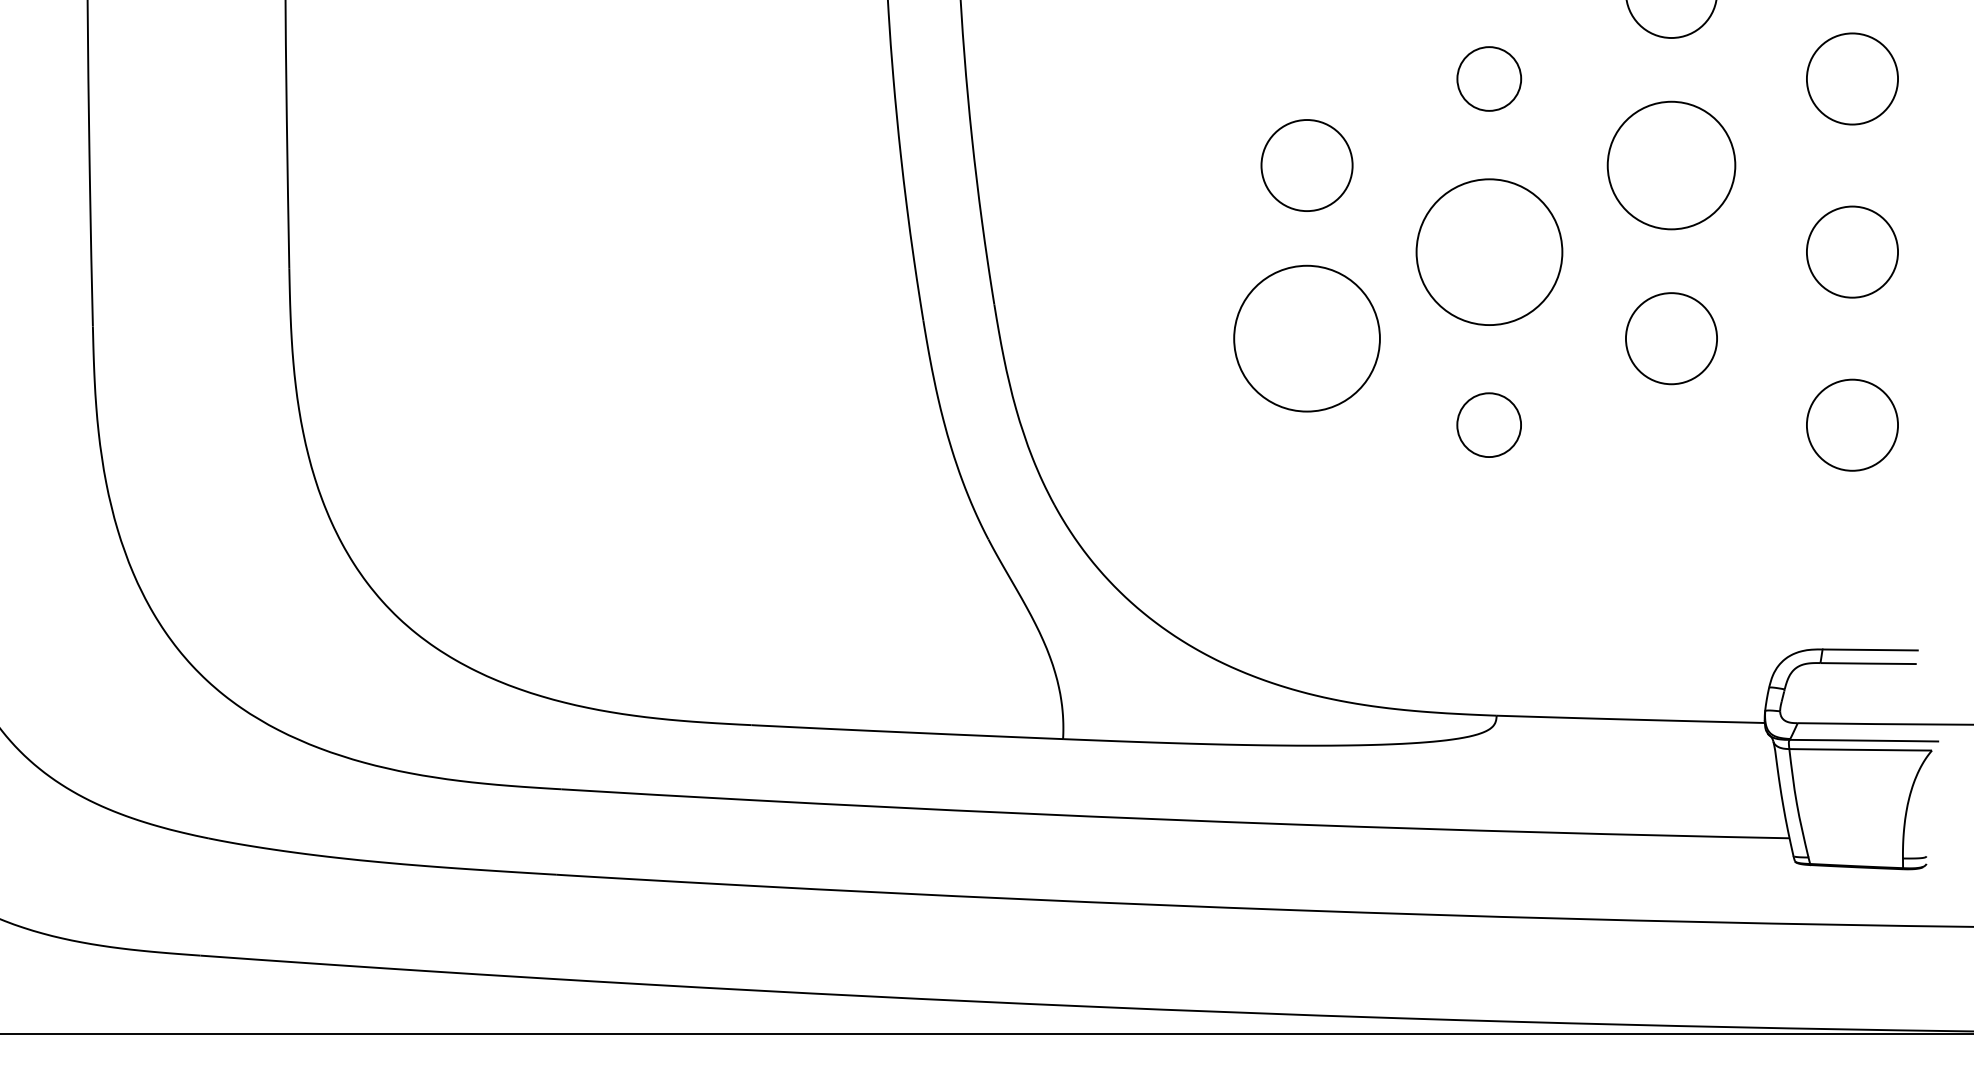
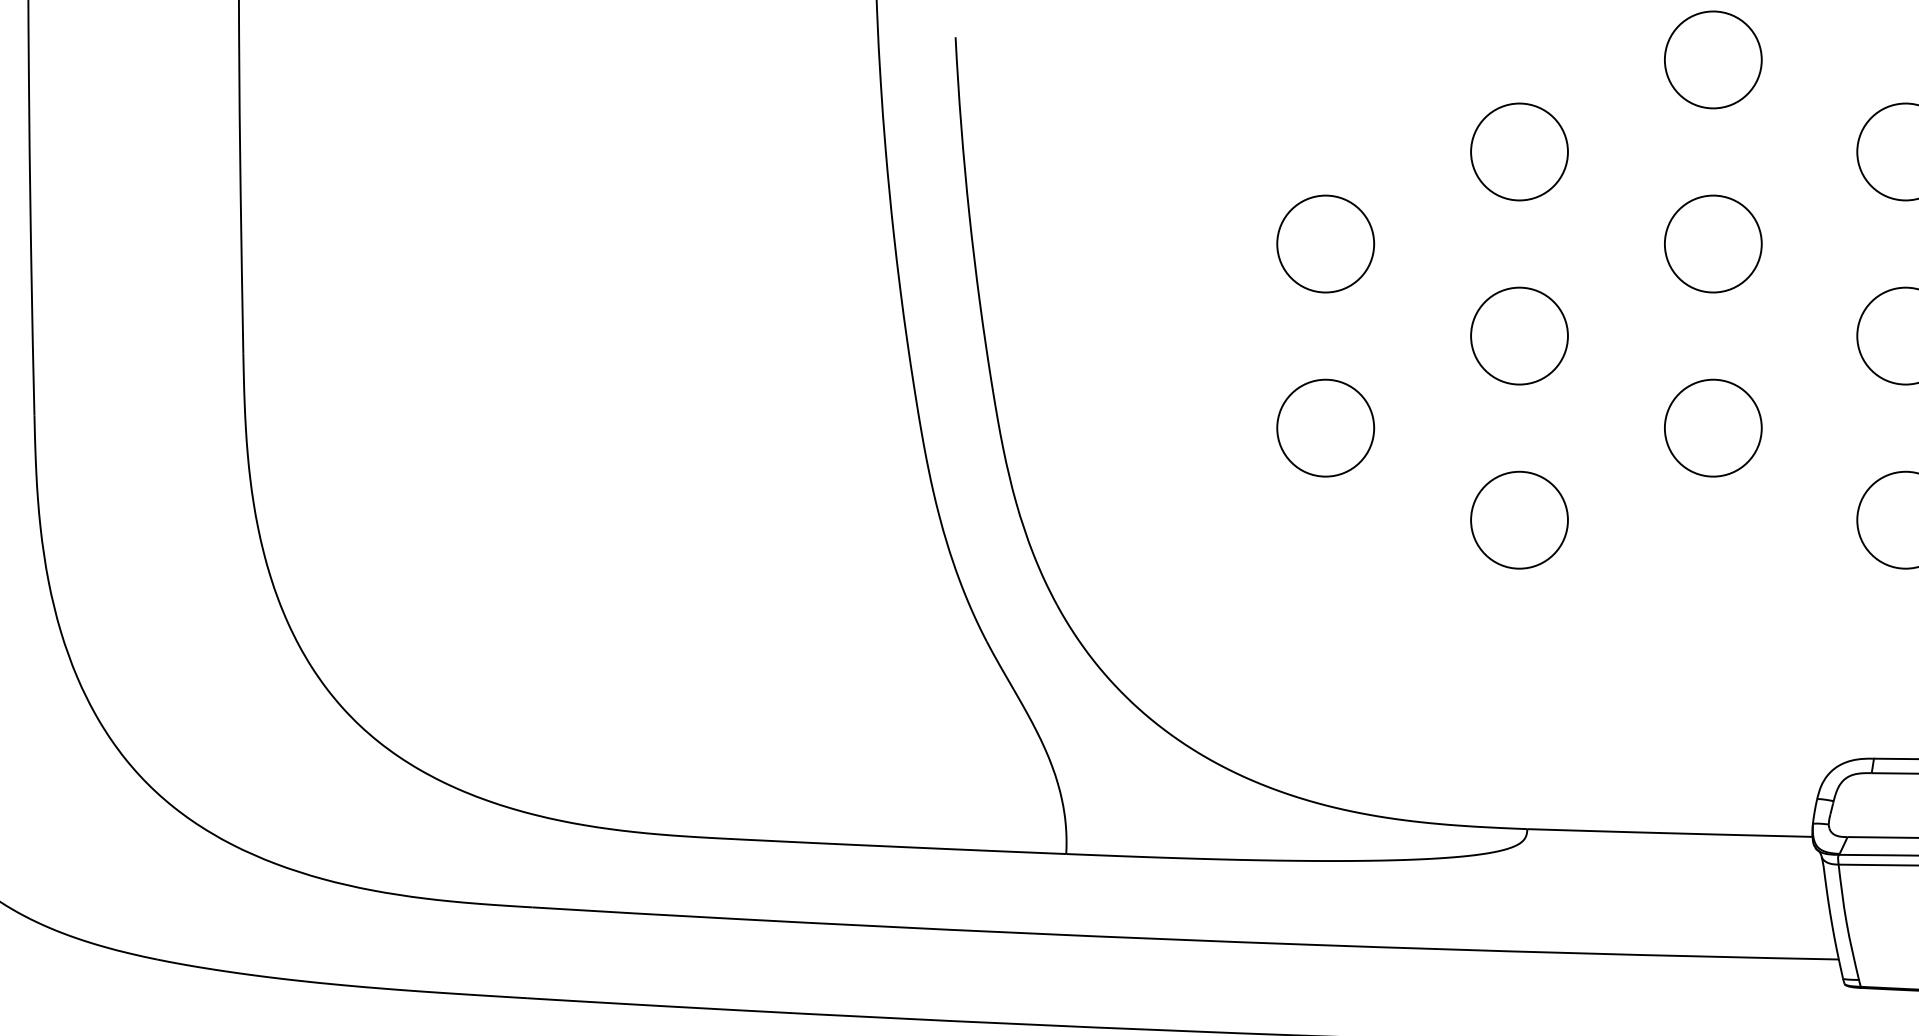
circle: (1488, 78) -> (1518, 151), size x1.43
circle: (1671, 165) -> (1713, 243), size x0.71
circle: (1488, 251) -> (1518, 335), size x0.62
circle: (1306, 338) -> (1325, 427), size x0.62
circle: (1488, 424) -> (1518, 519), size x1.43

